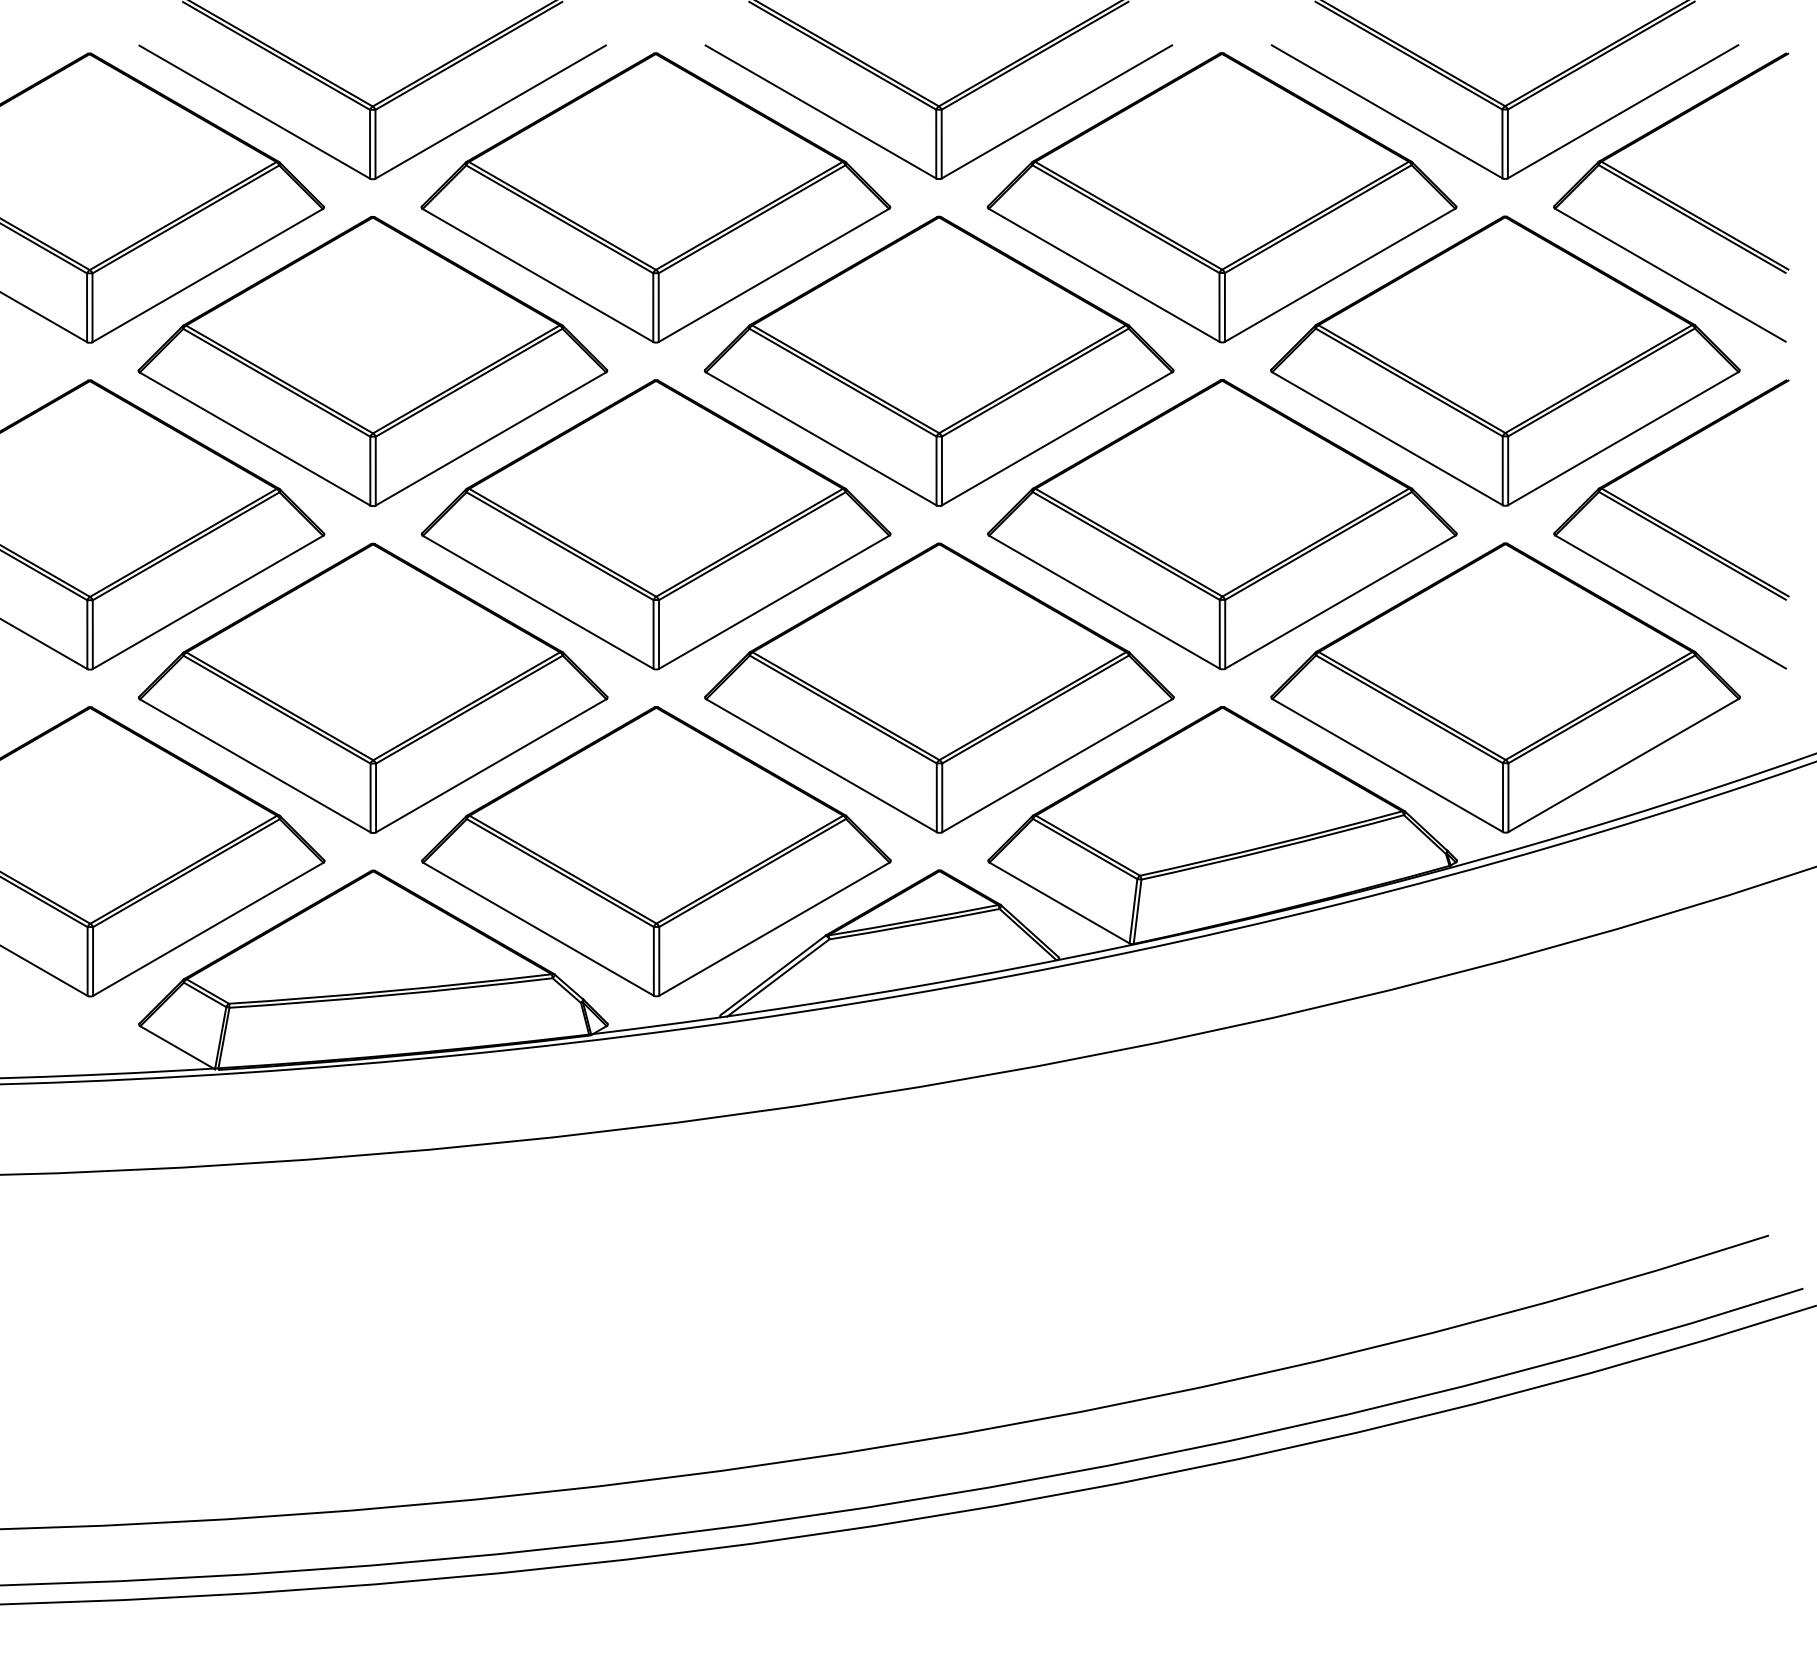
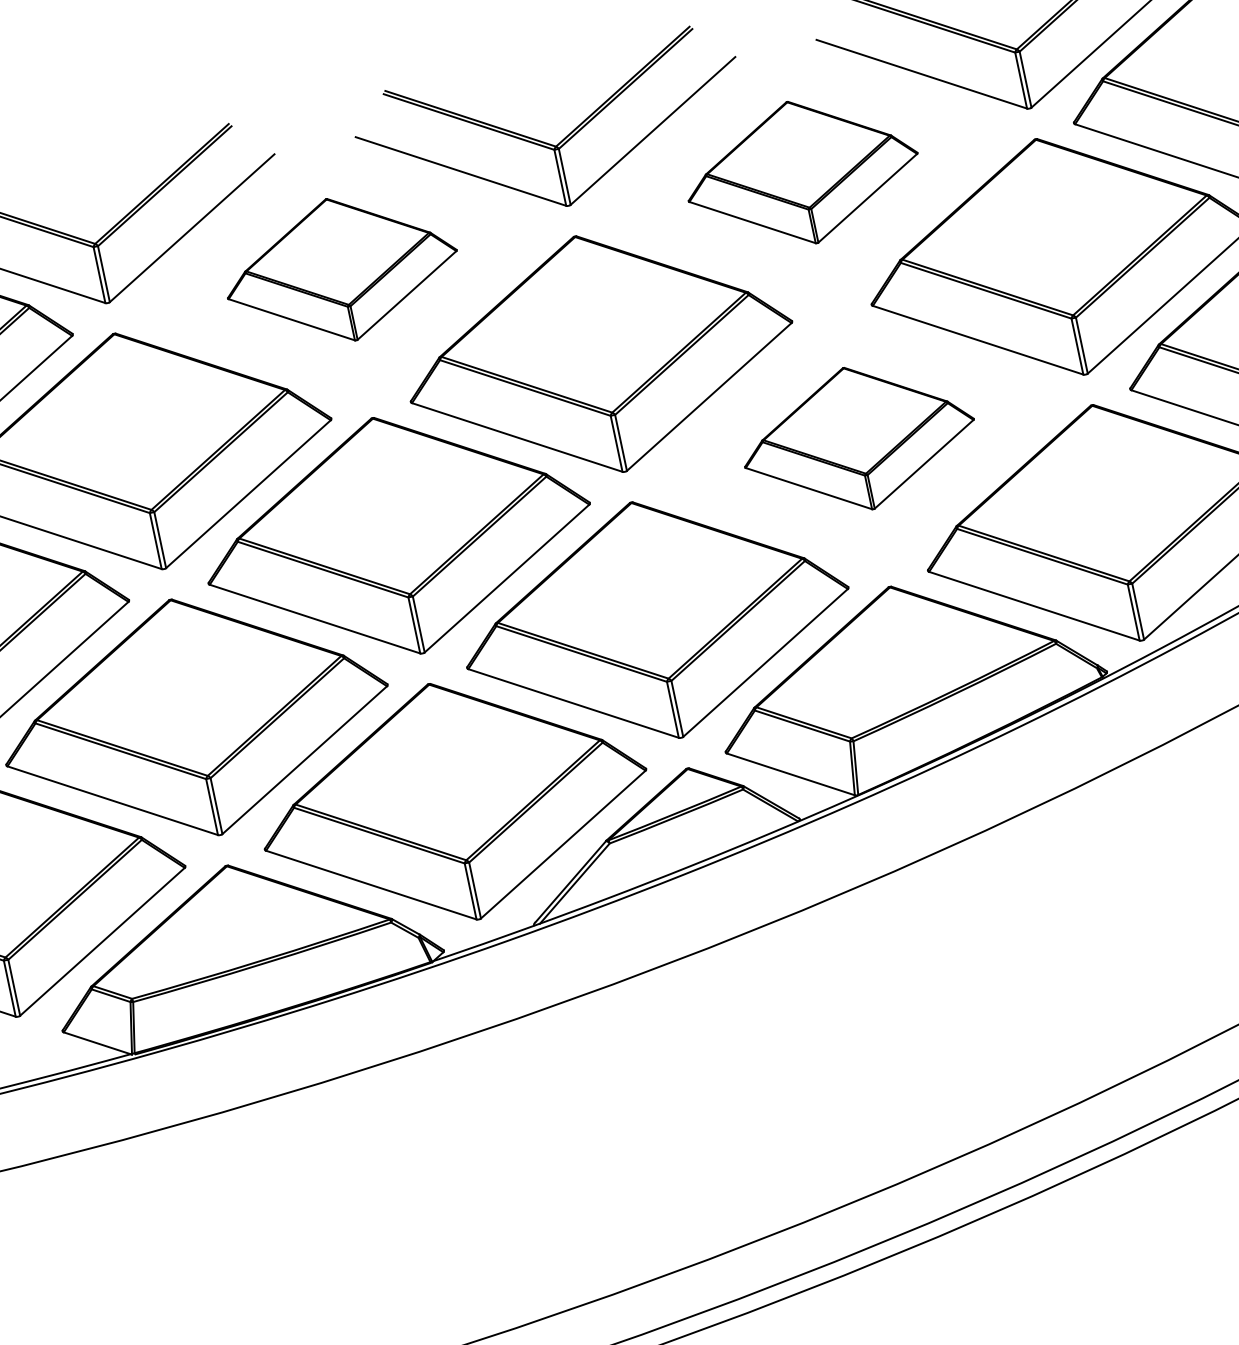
part: (655, 197) -> (340, 269), size x0.6
part: (1221, 197) -> (801, 172), size x0.6
part: (1222, 524) -> (858, 438), size x0.6

